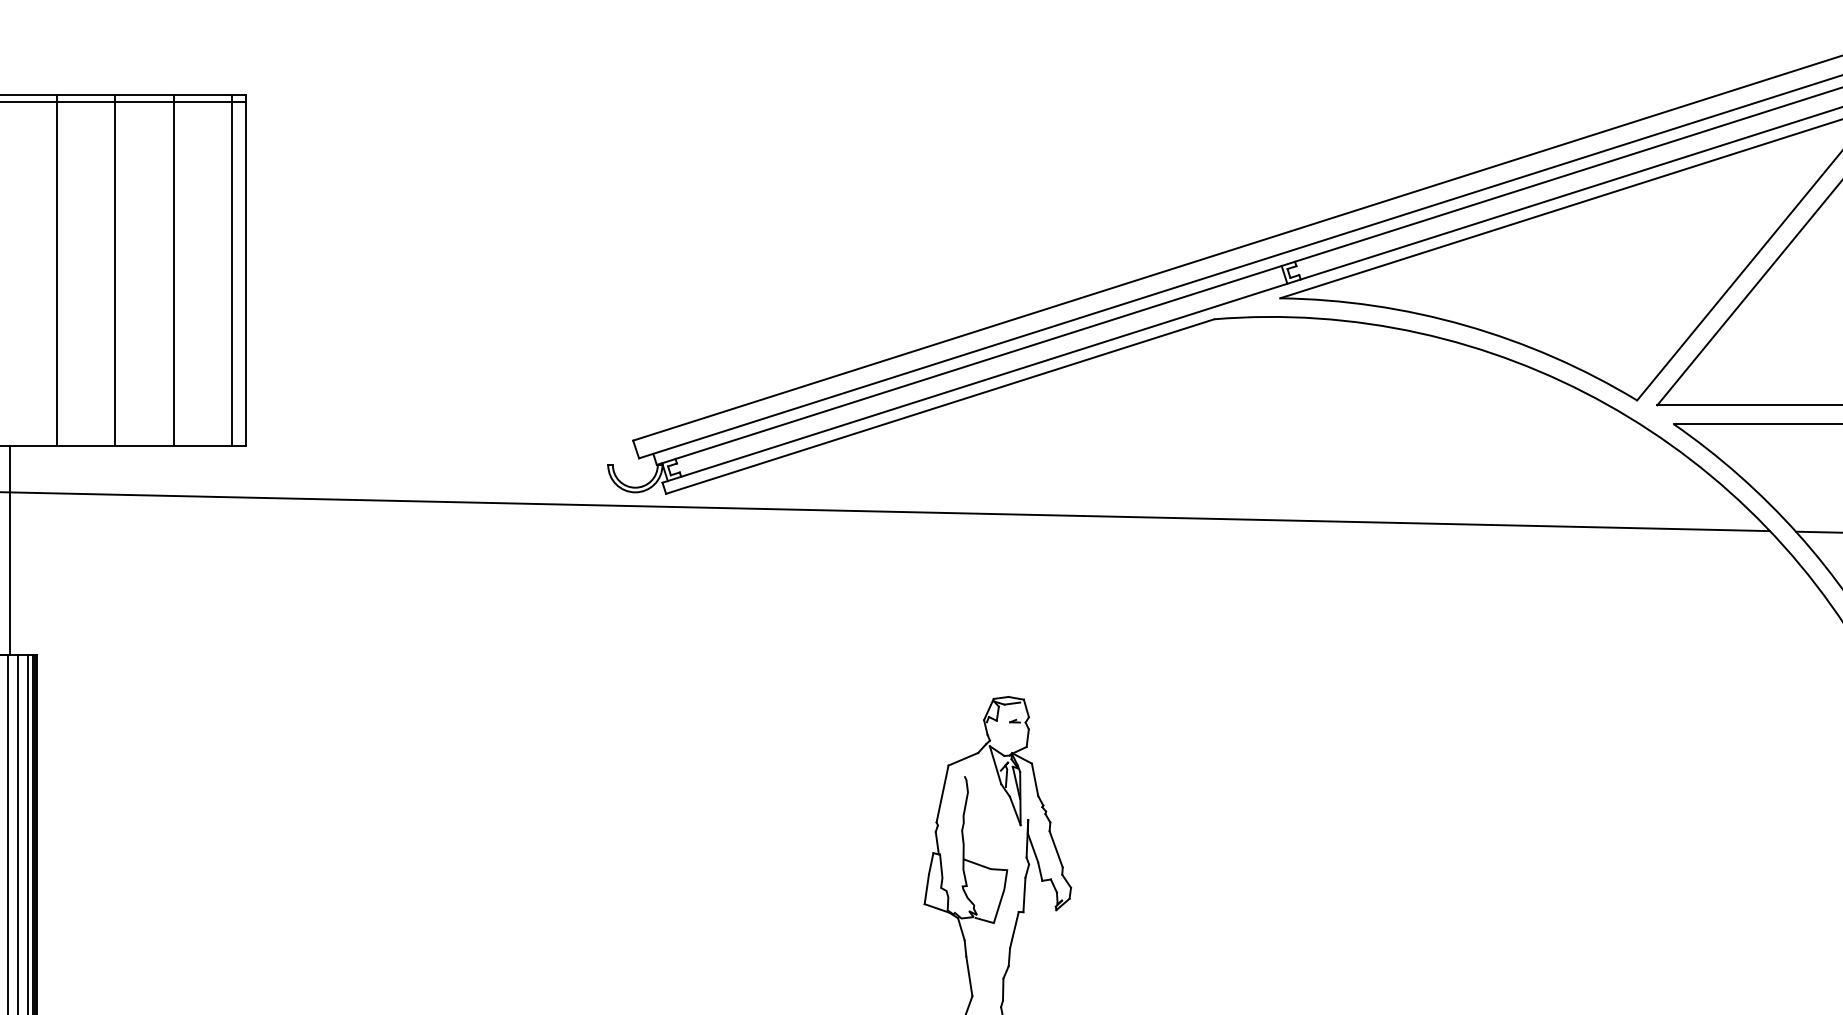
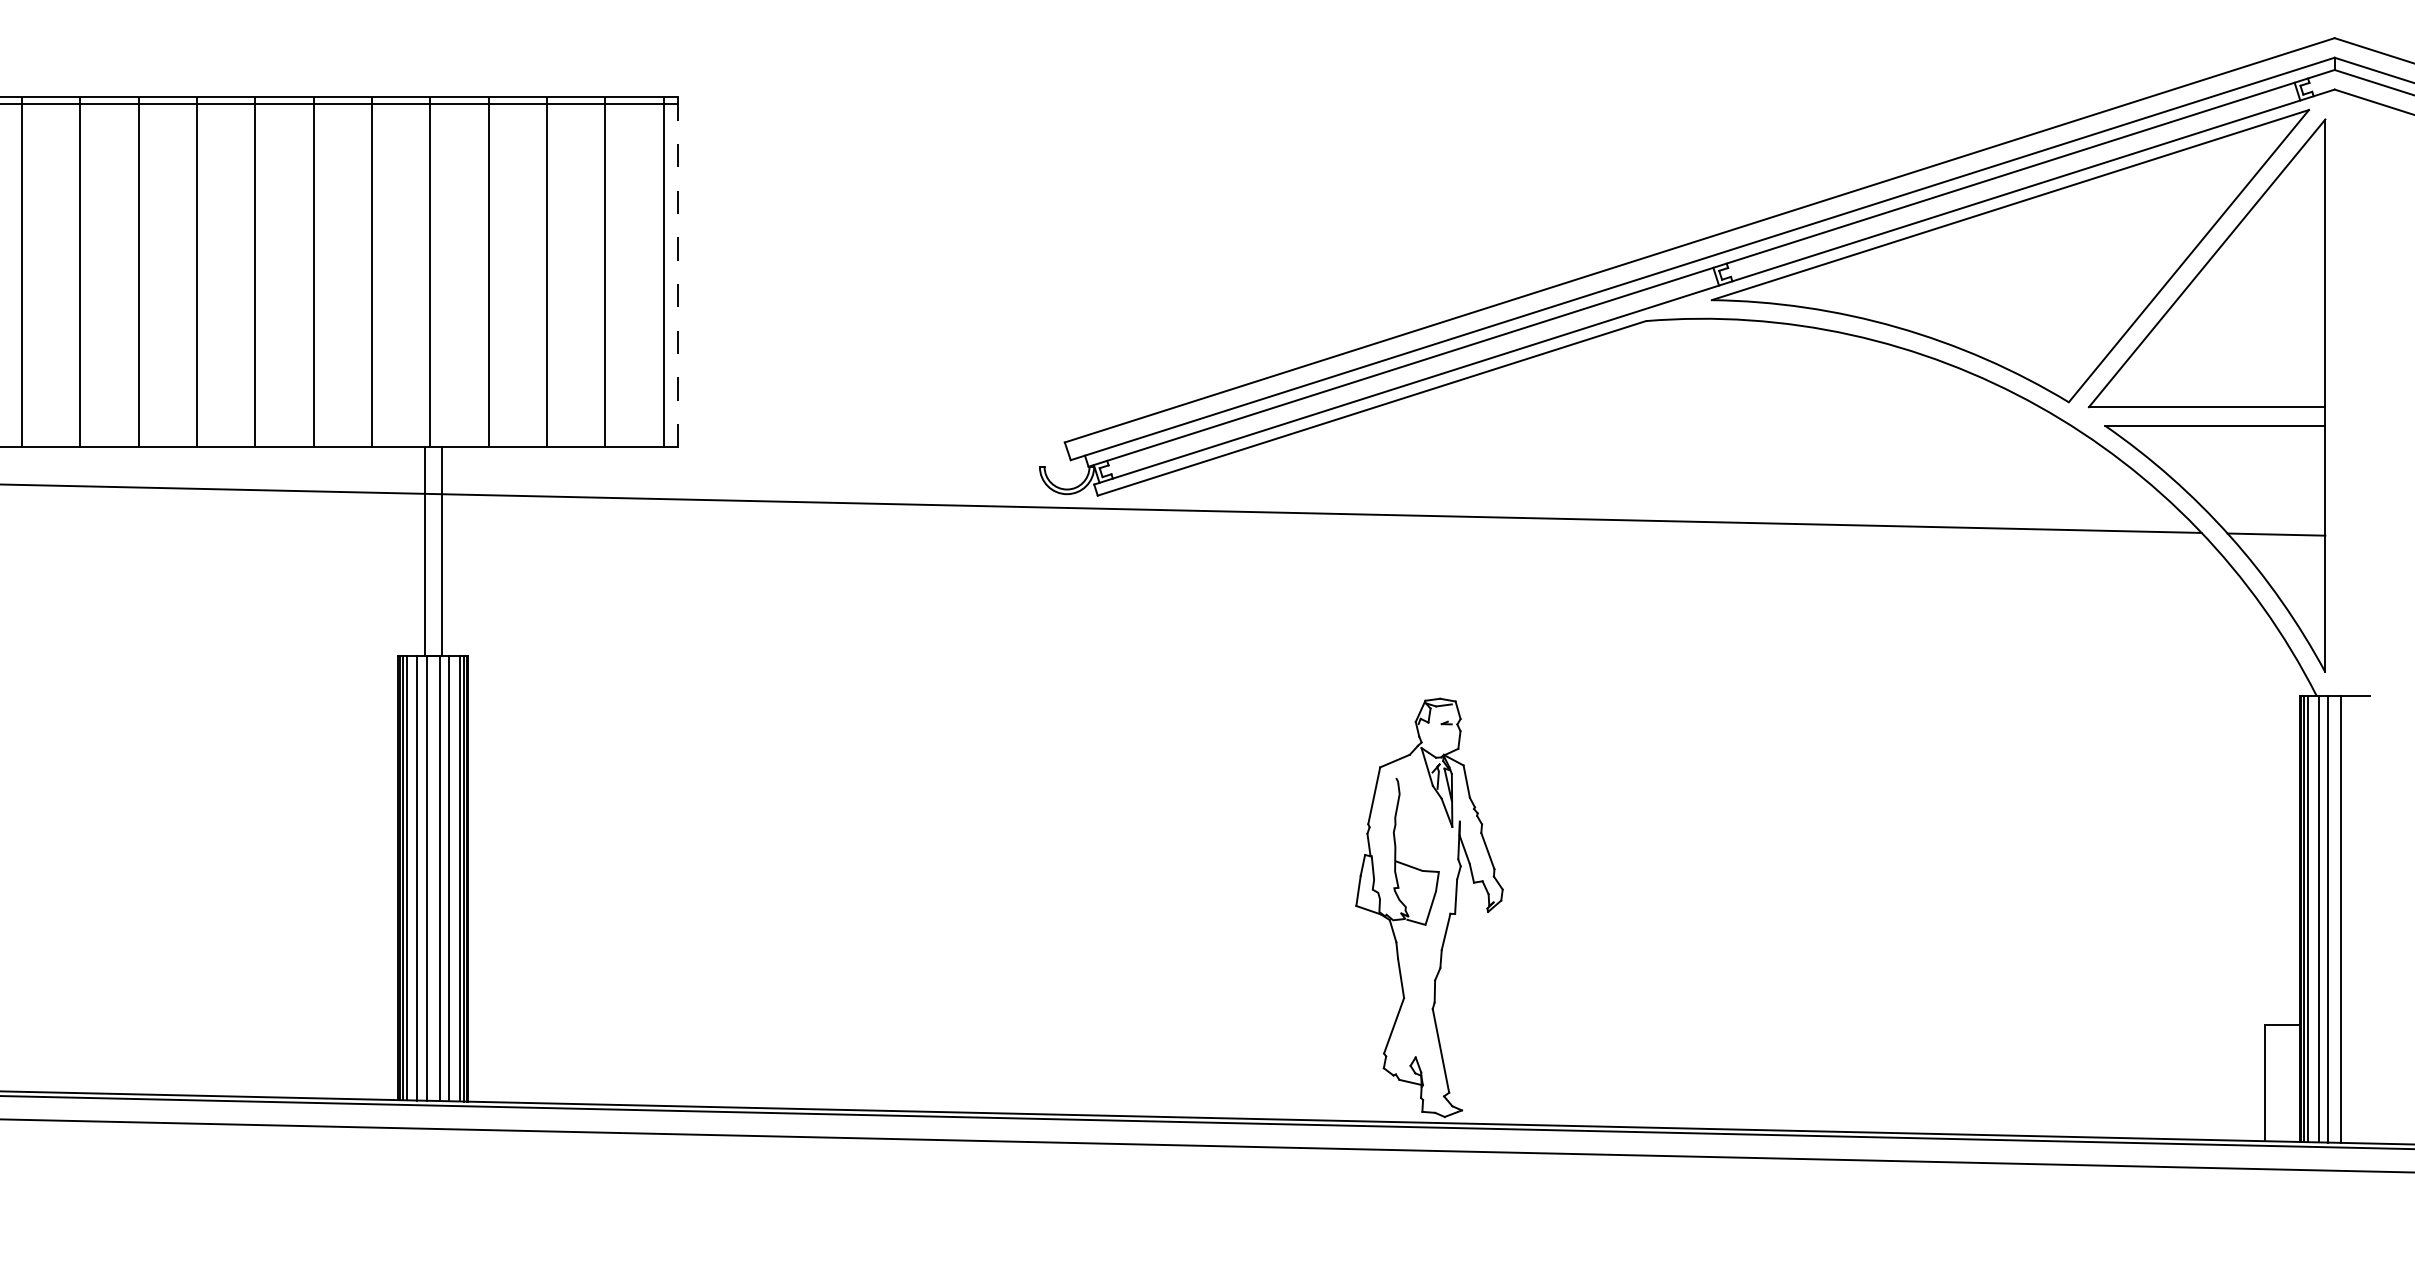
line: (246, 269) -> (678, 271), solid -> dashed

